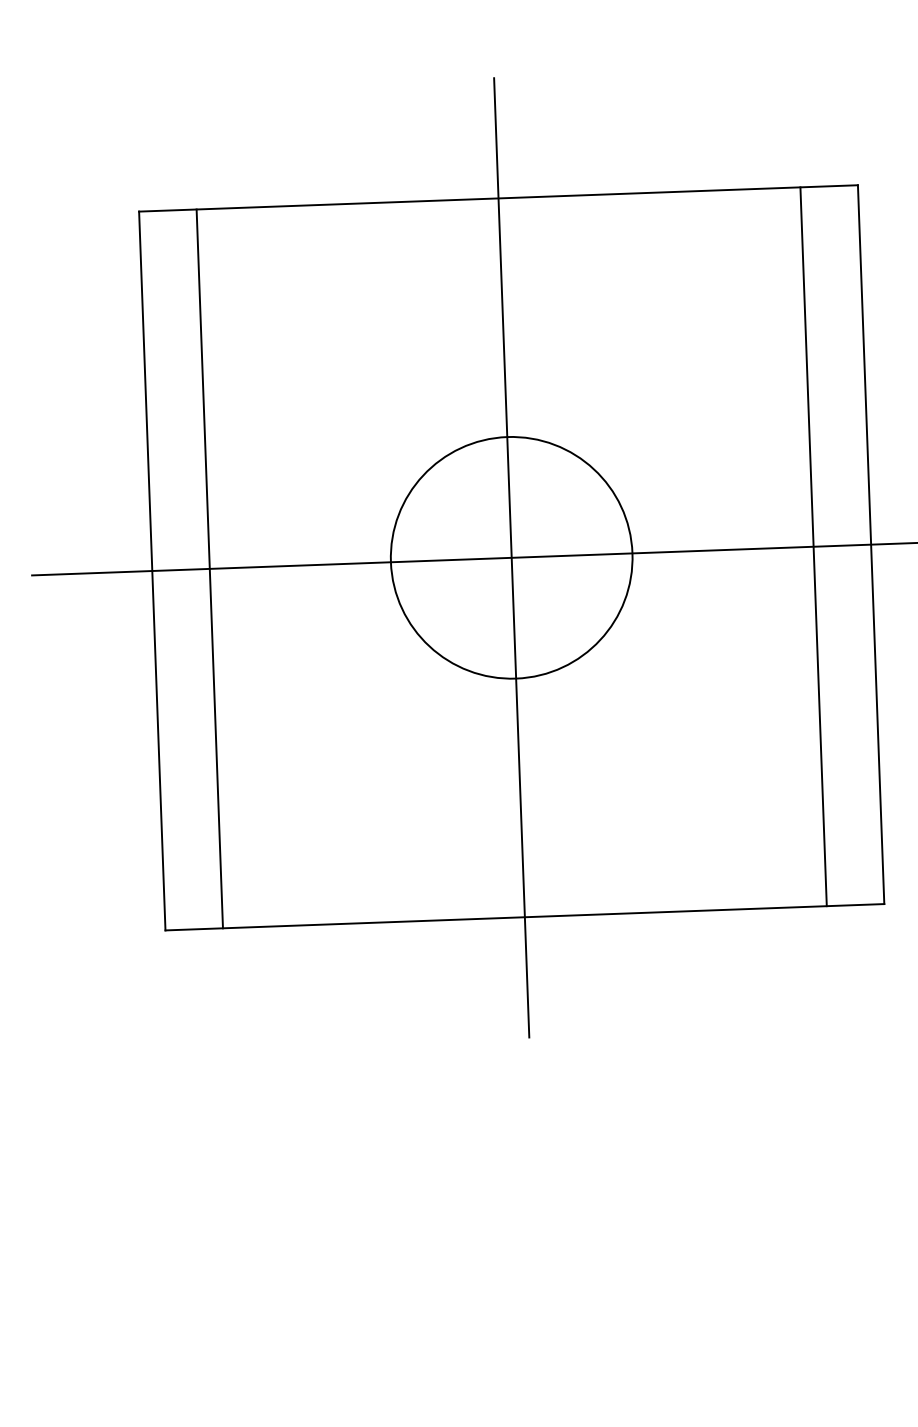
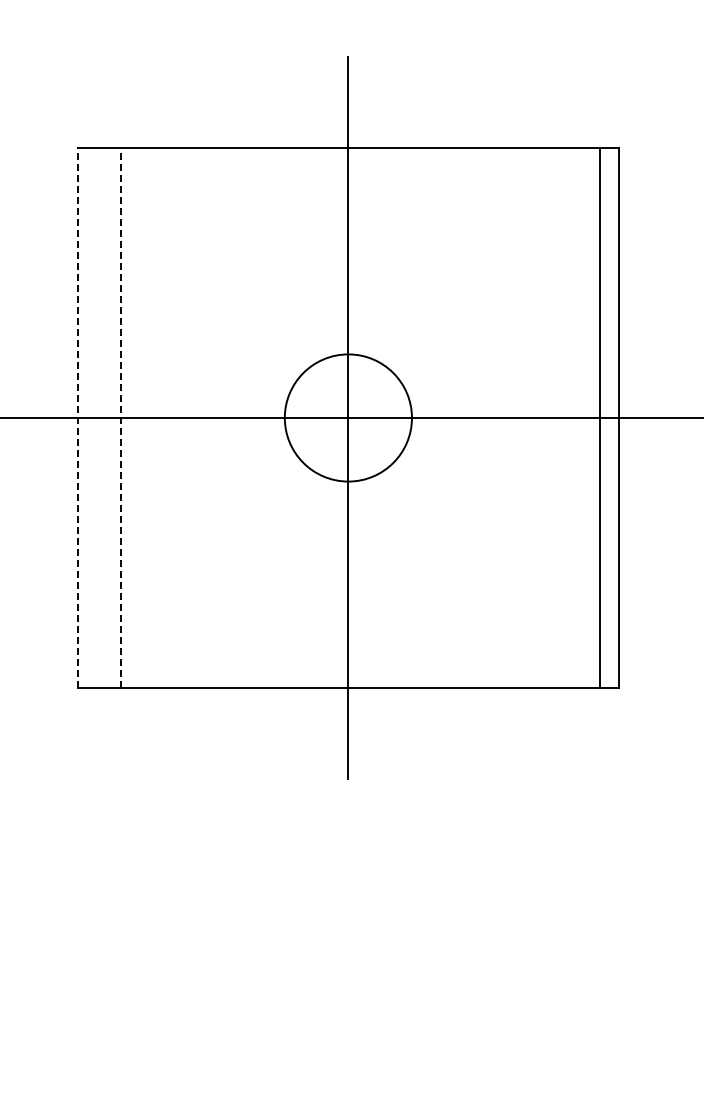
line: (813, 546) -> (600, 417), moved
circle: (511, 557) -> (348, 417), size x0.7
line: (210, 568) -> (121, 417), solid -> dashed
line: (152, 570) -> (78, 417), solid -> dashed

